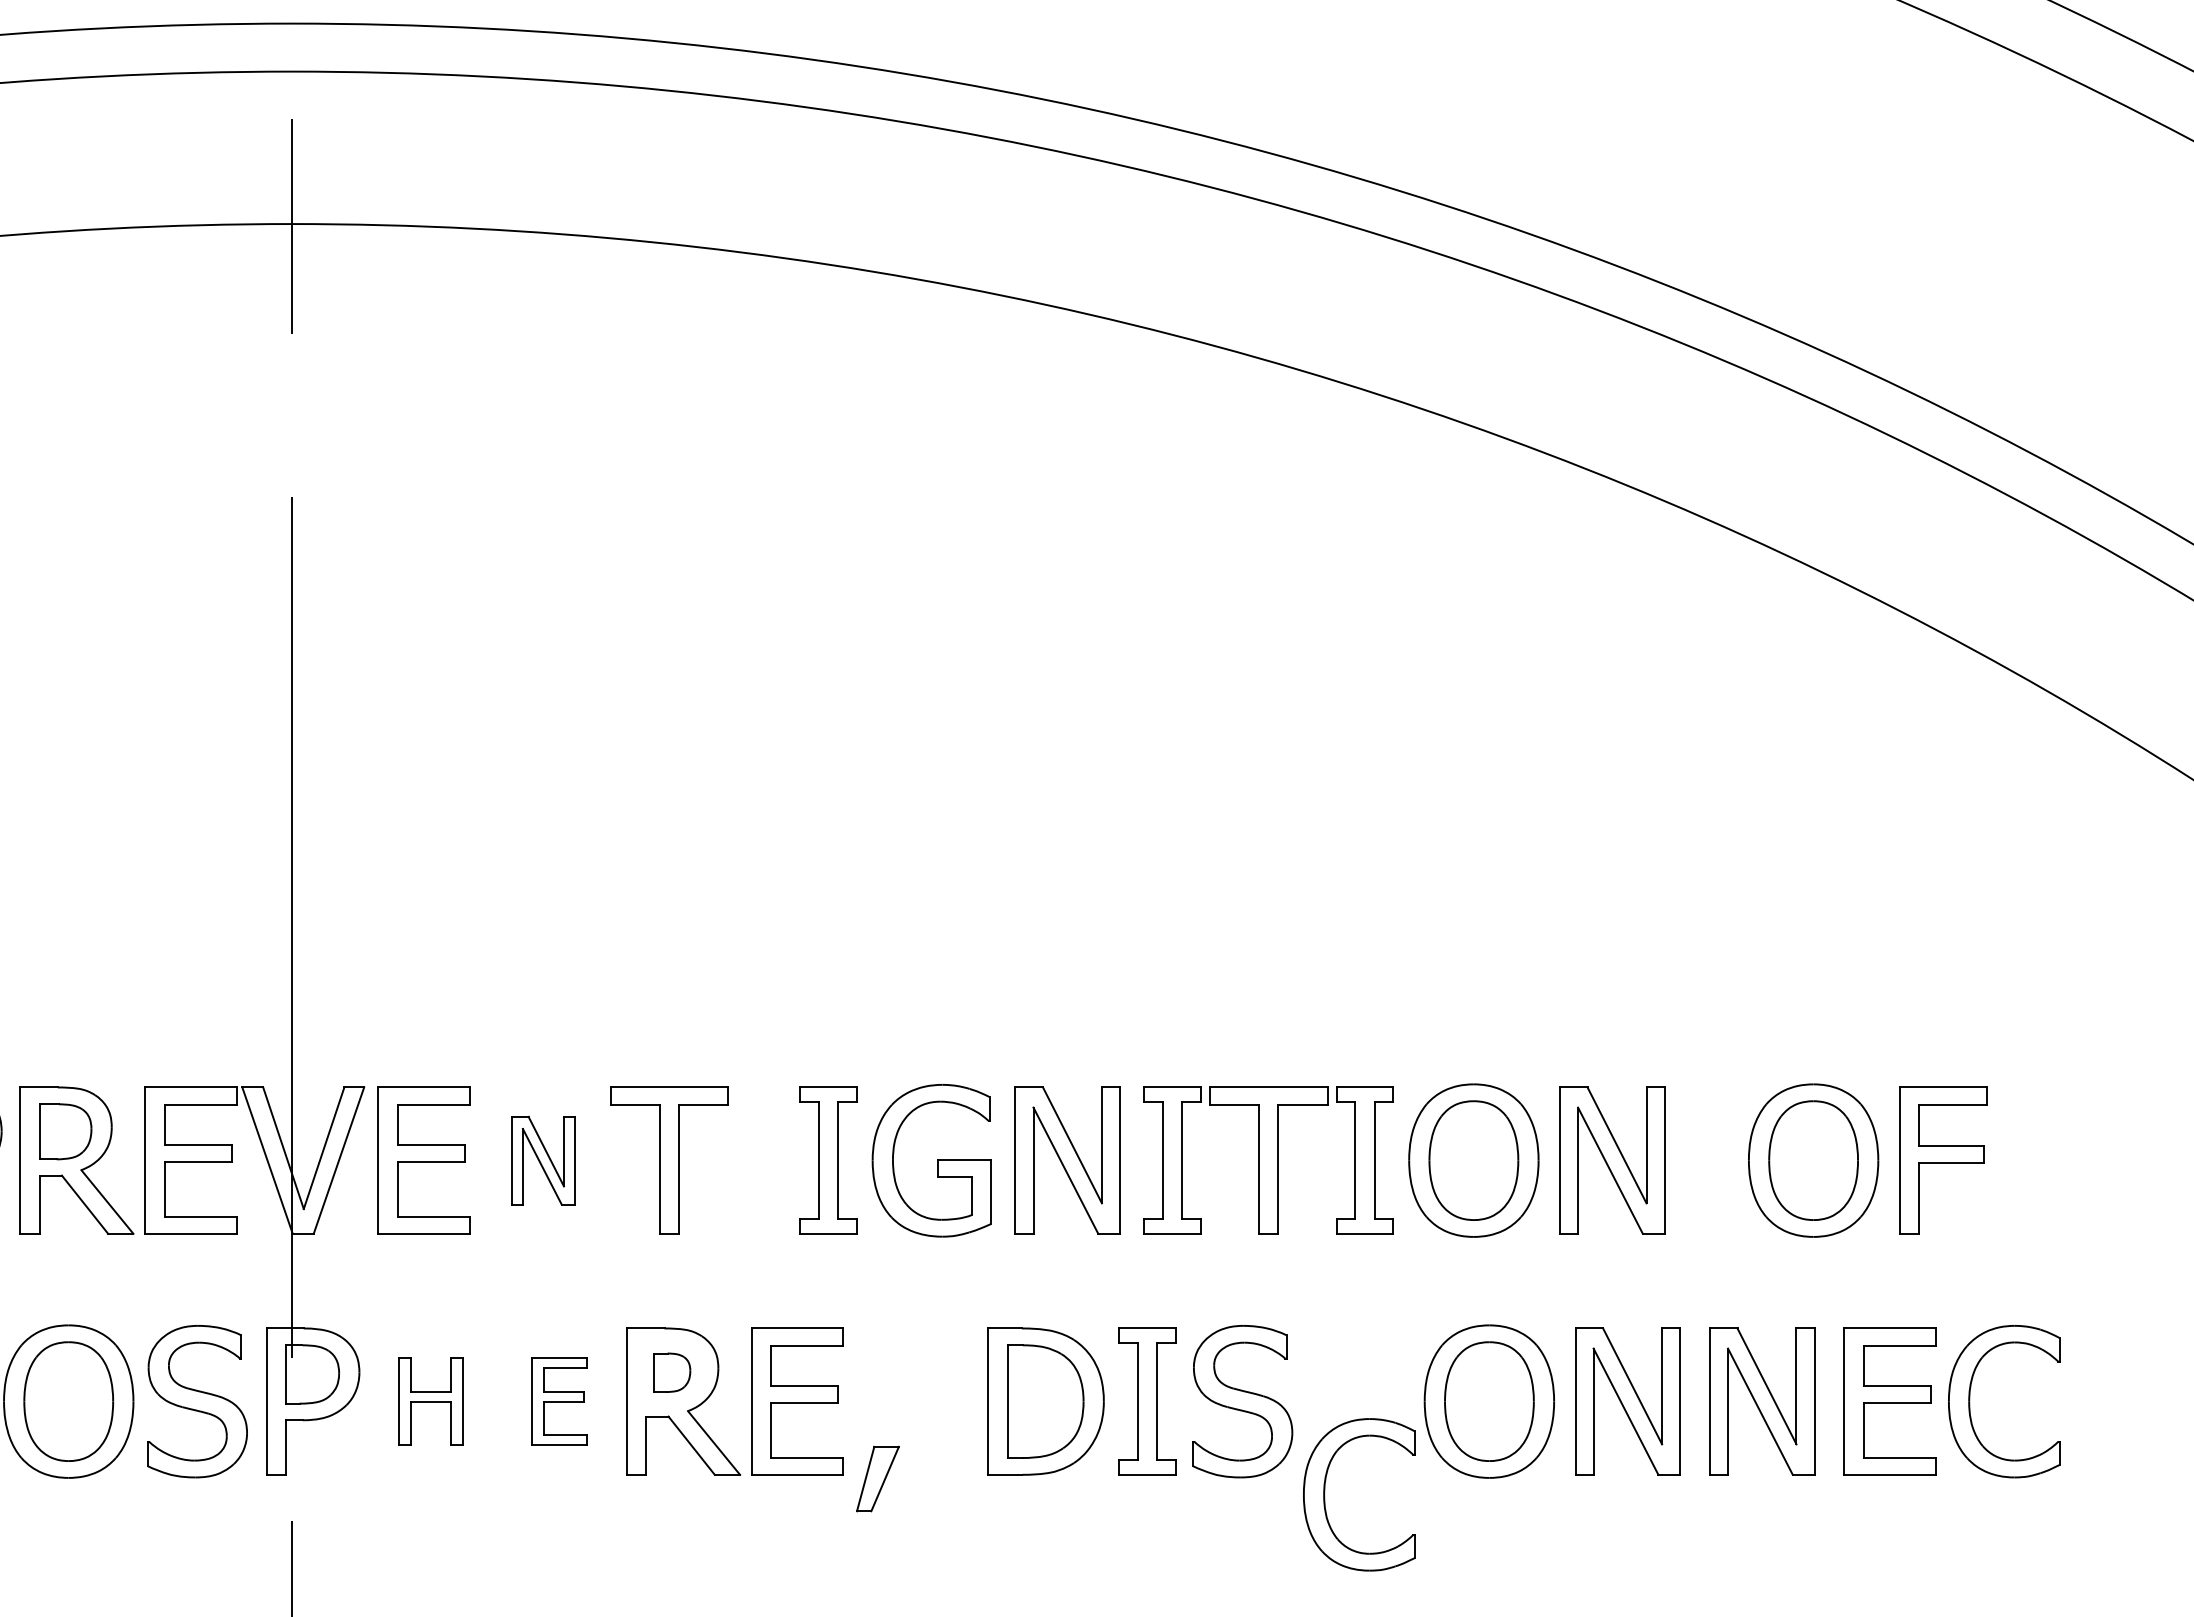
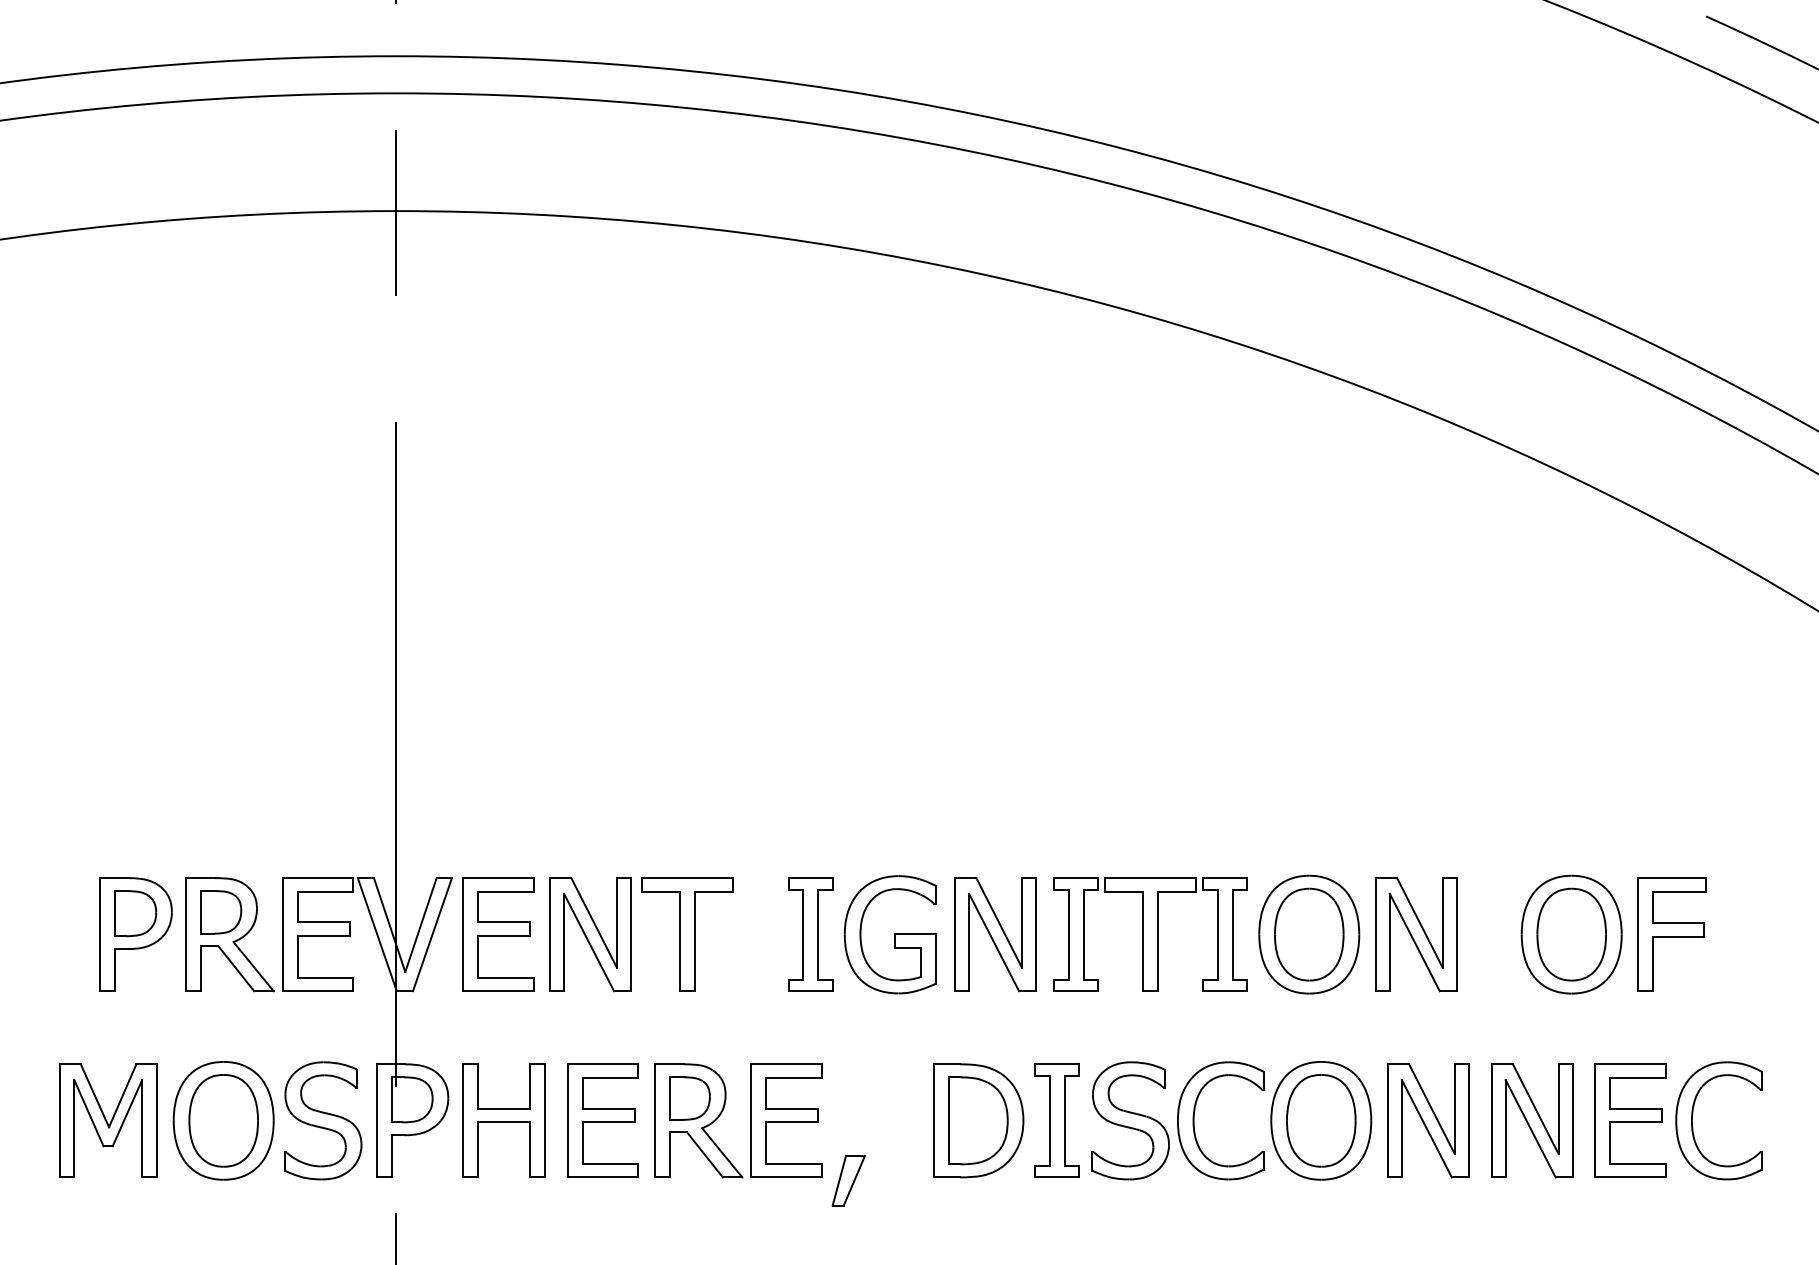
part: (543, 1160) -> (590, 934), size x1.67
part: (671, 1372) -> (689, 1098), size x1.43
part: (430, 1401) -> (503, 1120), size x1.67
part: (559, 1401) -> (602, 1120), size x1.67
part: (1325, 1494) -> (1194, 1120), moved

